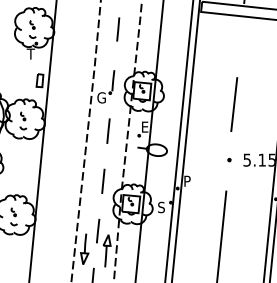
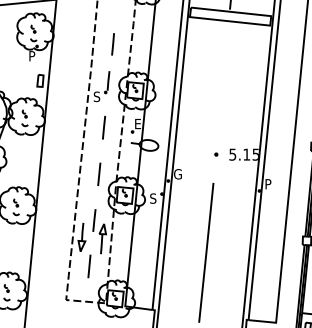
line: (117, 29) -> (112, 44), moved
text: (30, 54) -> (31, 56), T -> P
text: (101, 97) -> (97, 96), G -> S
line: (233, 103) -> (220, 102), removed
text: (187, 181) -> (177, 174), P -> G

